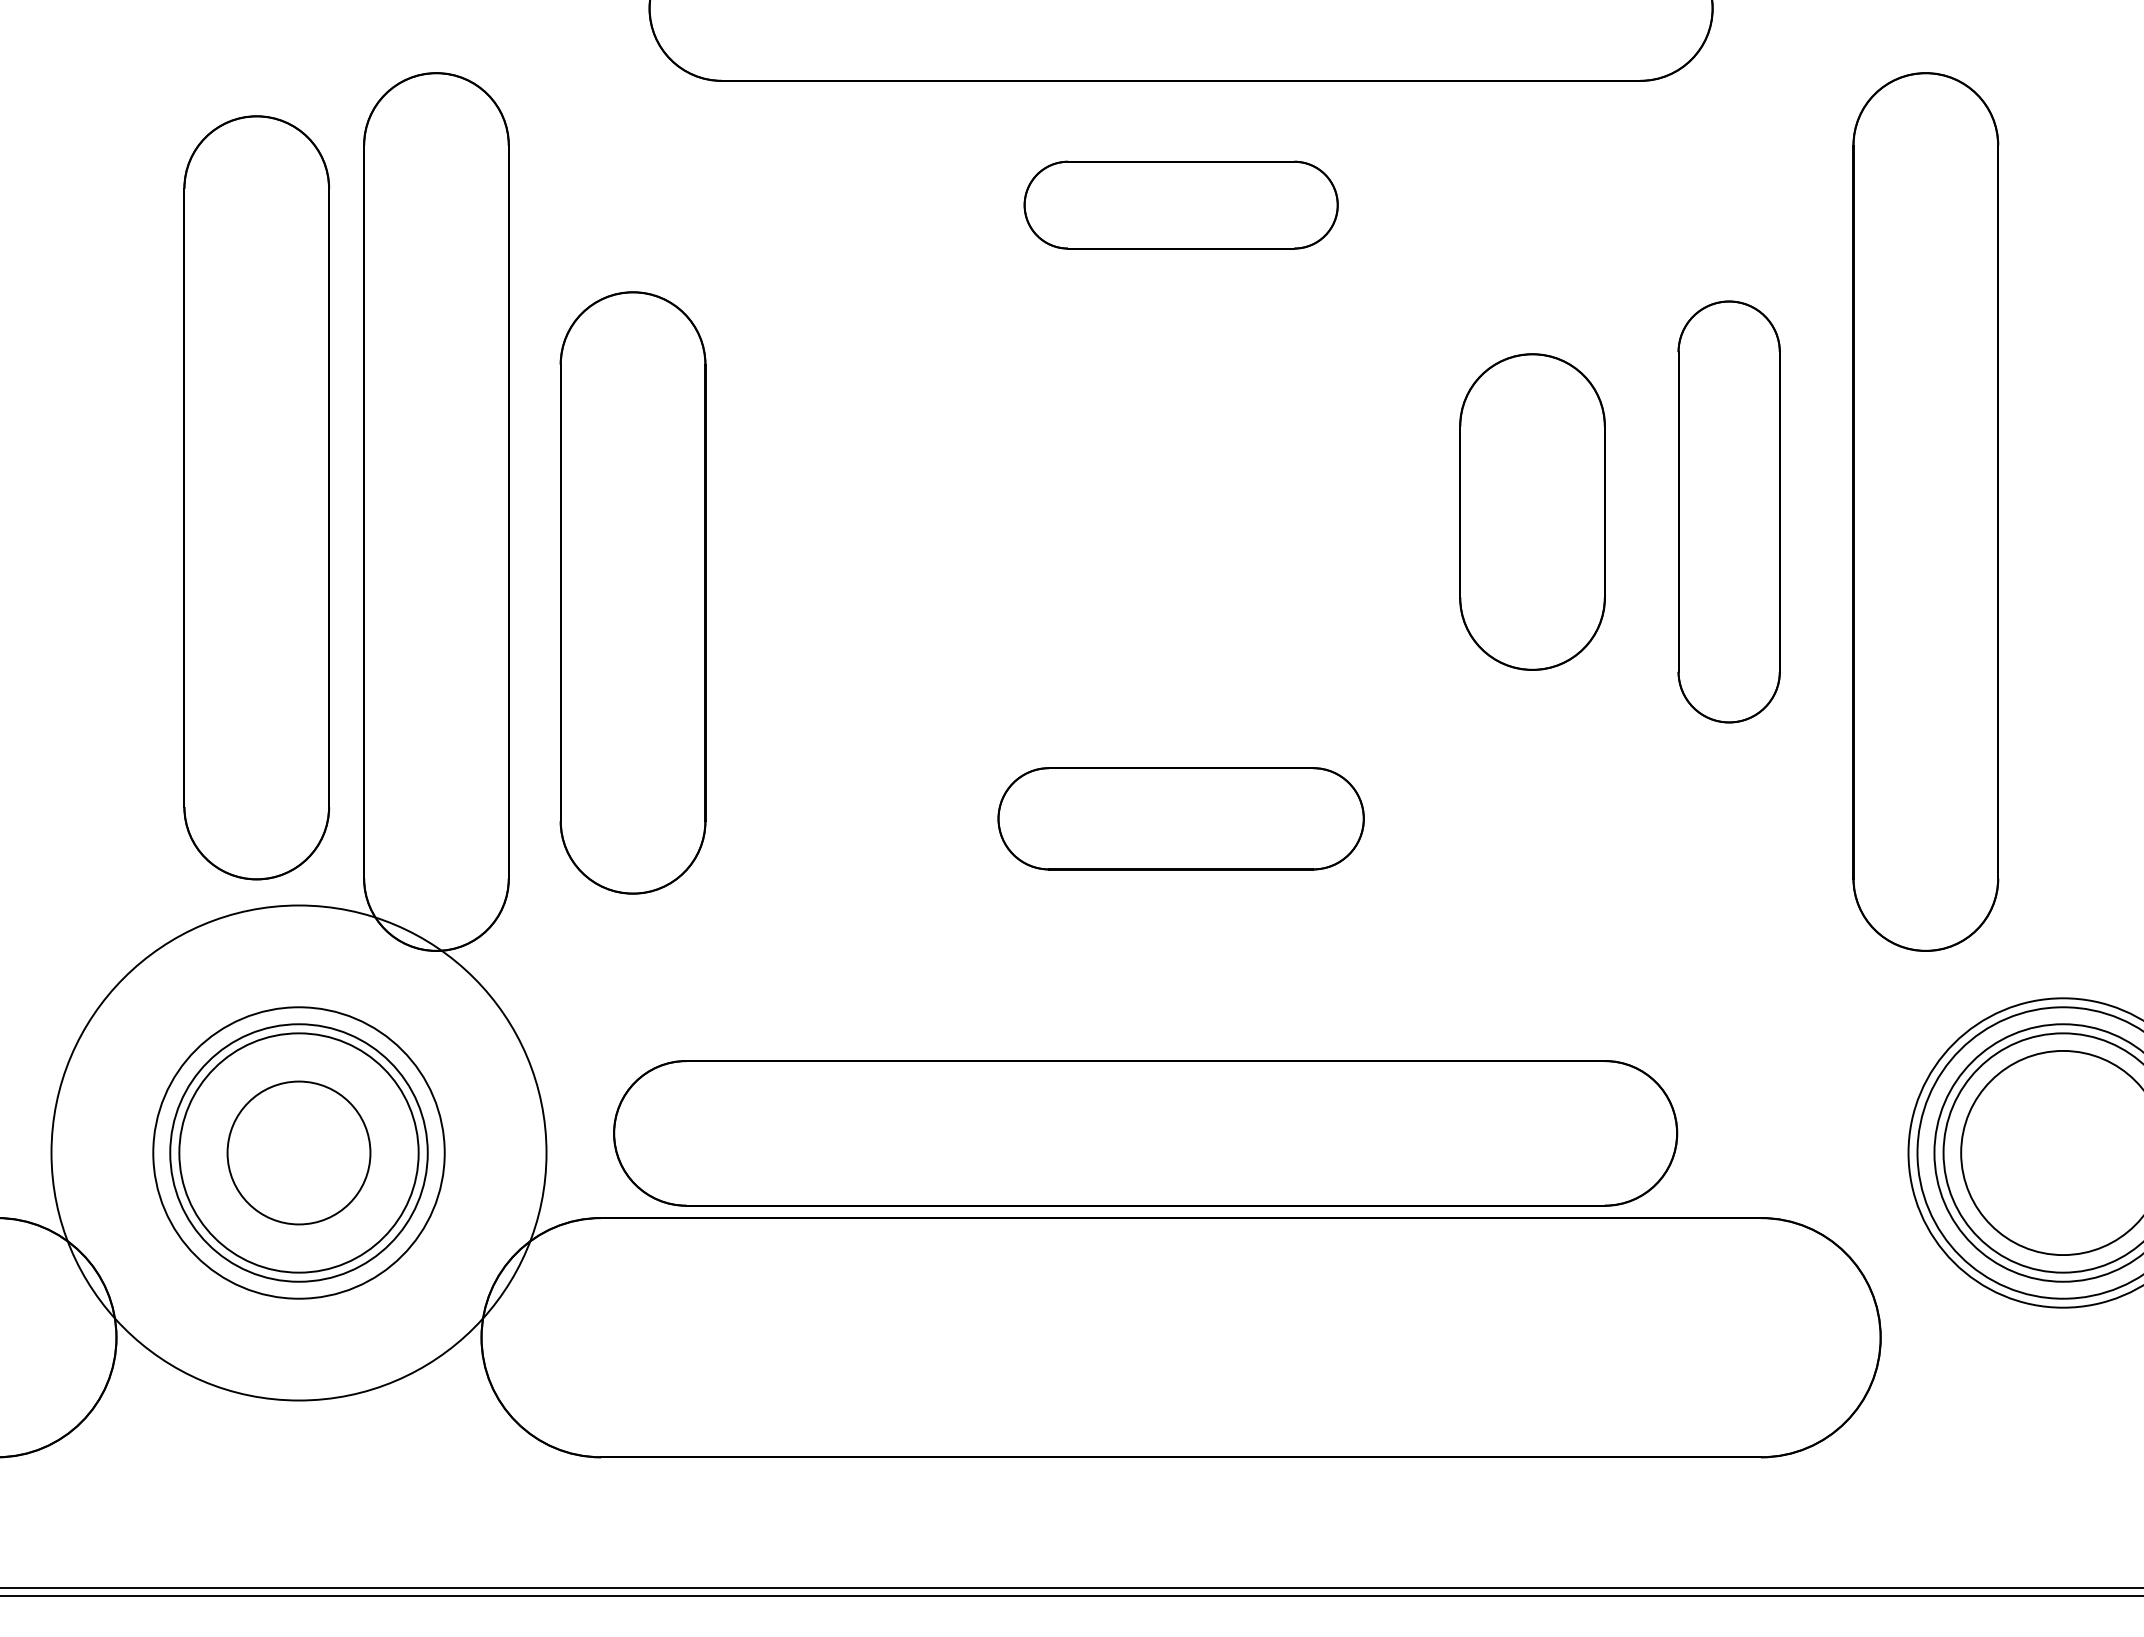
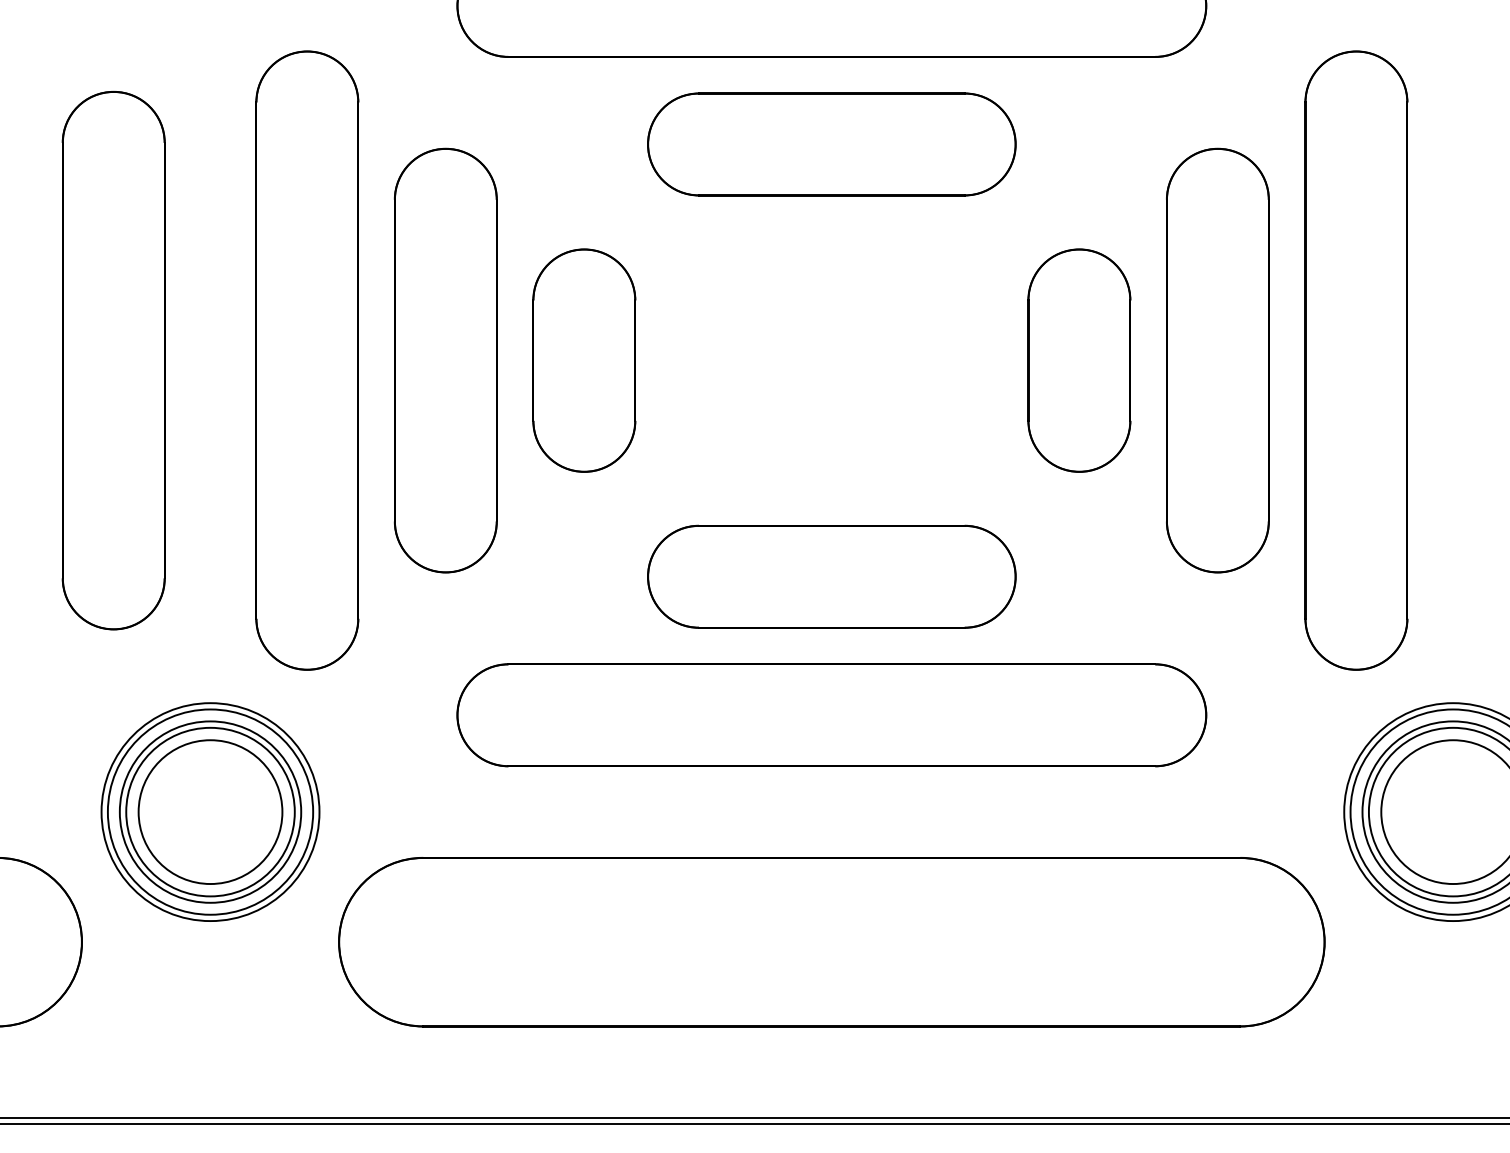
part: (1180, 205) -> (831, 144), size x1.67
part: (256, 497) -> (113, 360), moved
part: (829, 511) -> (584, 360), added
part: (1728, 511) -> (1217, 360), size x1.43
part: (632, 592) -> (445, 360), moved
part: (1180, 818) -> (831, 576), size x1.43
part: (1145, 1133) -> (831, 715), moved
circle: (298, 1153) -> (210, 812), size x0.62
circle: (298, 1153) -> (210, 812), size x1.43

